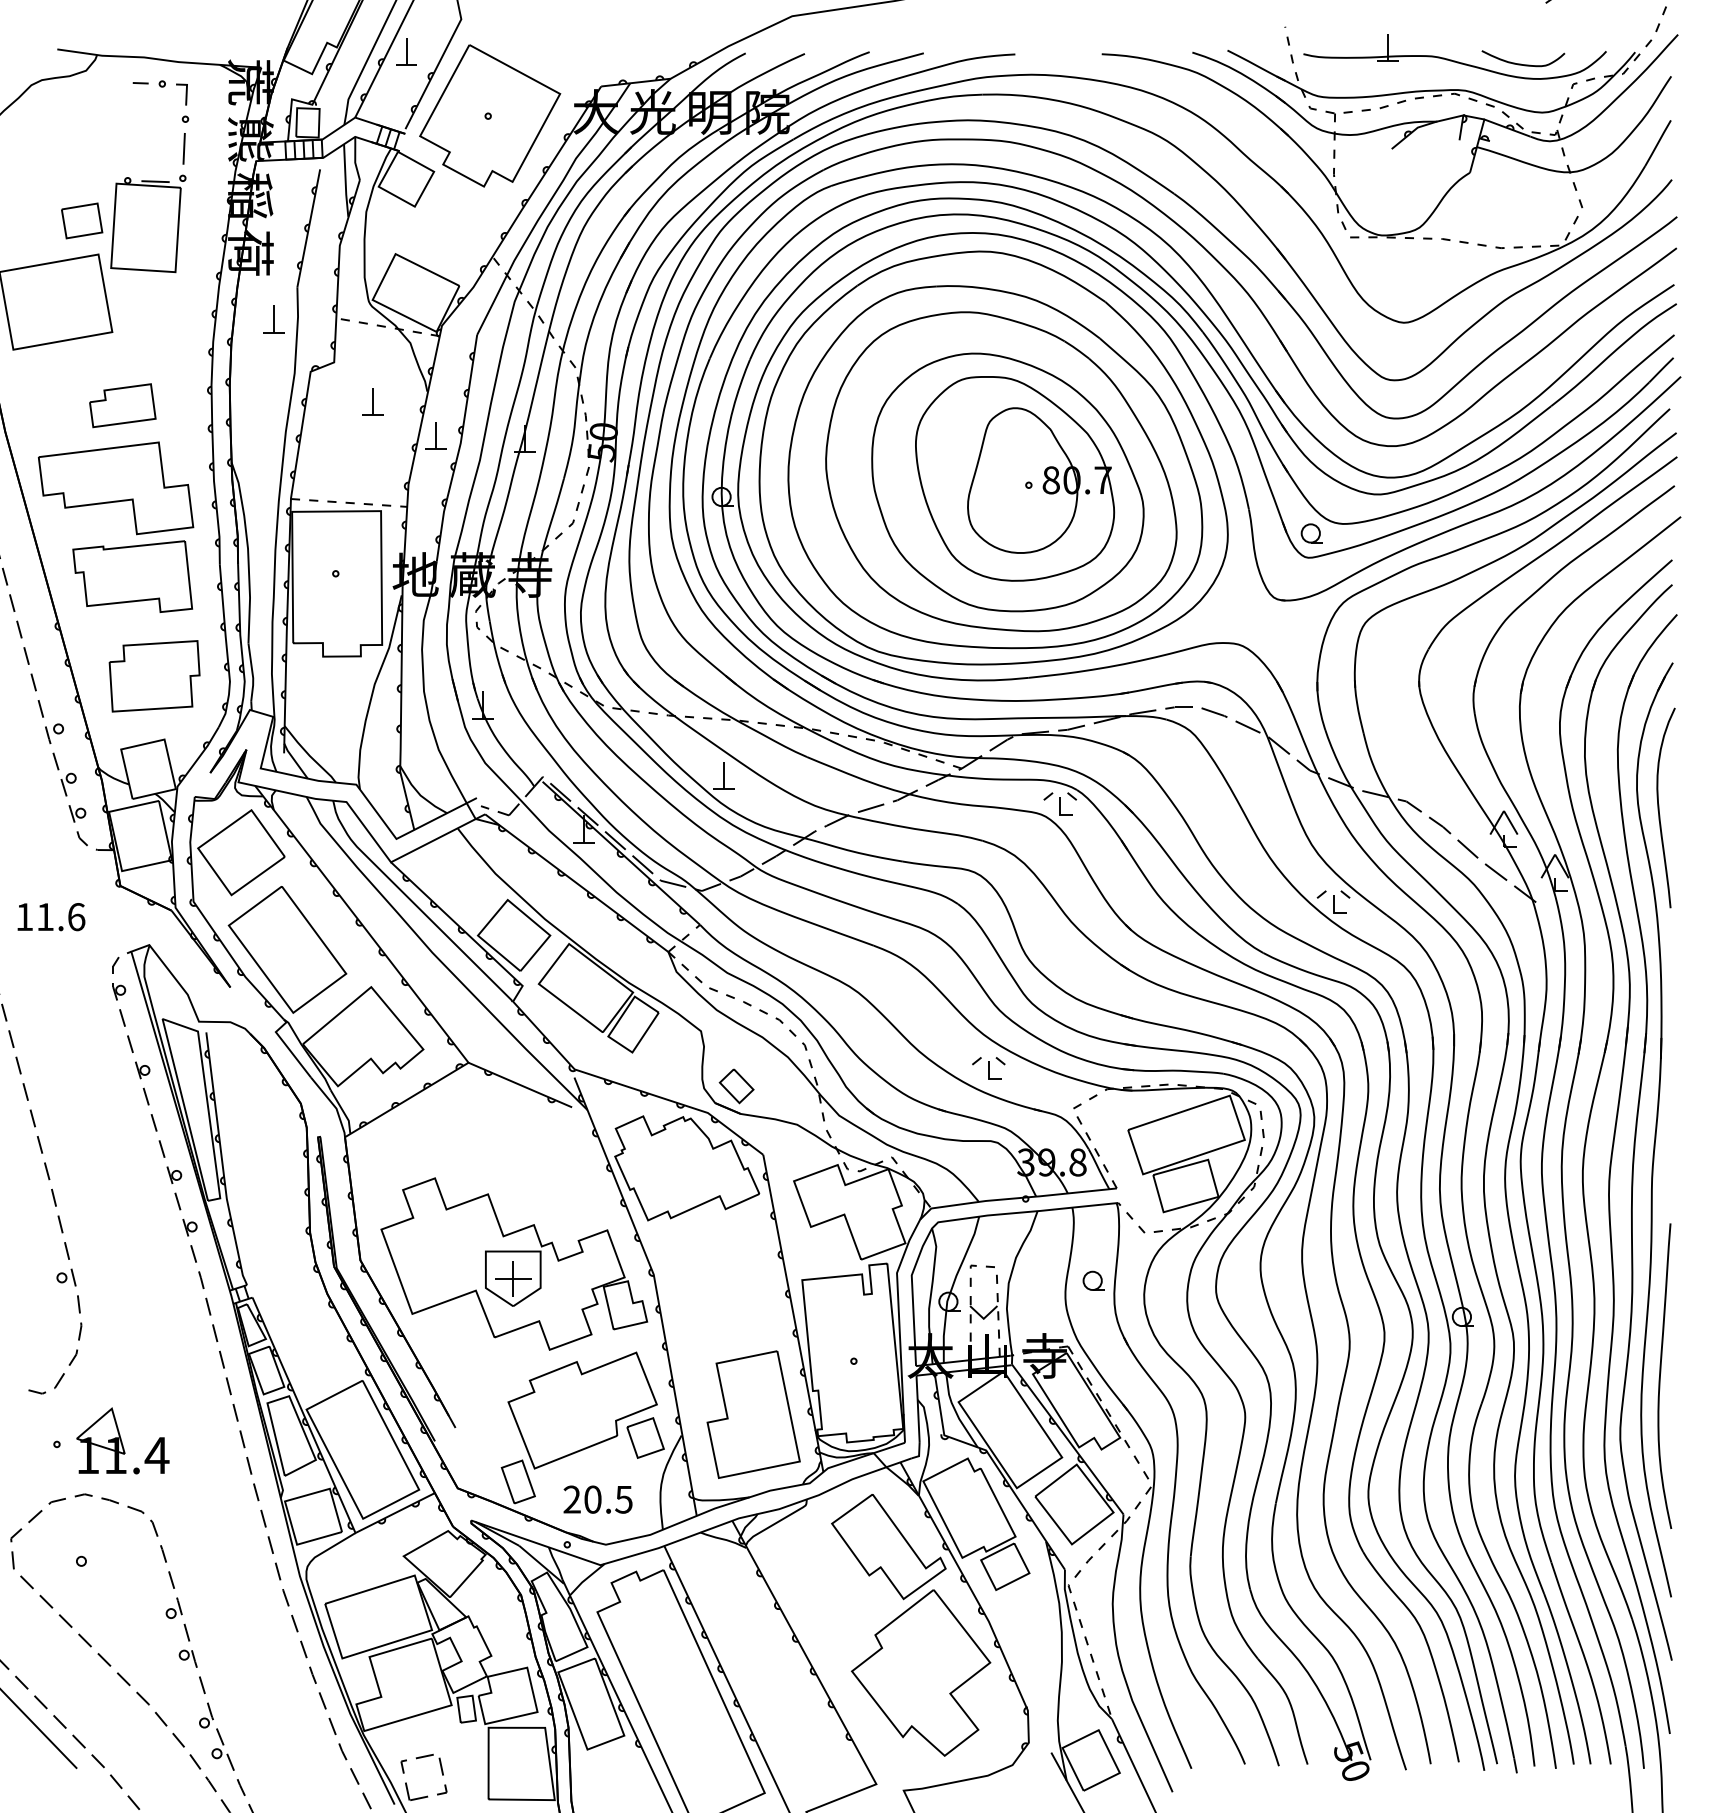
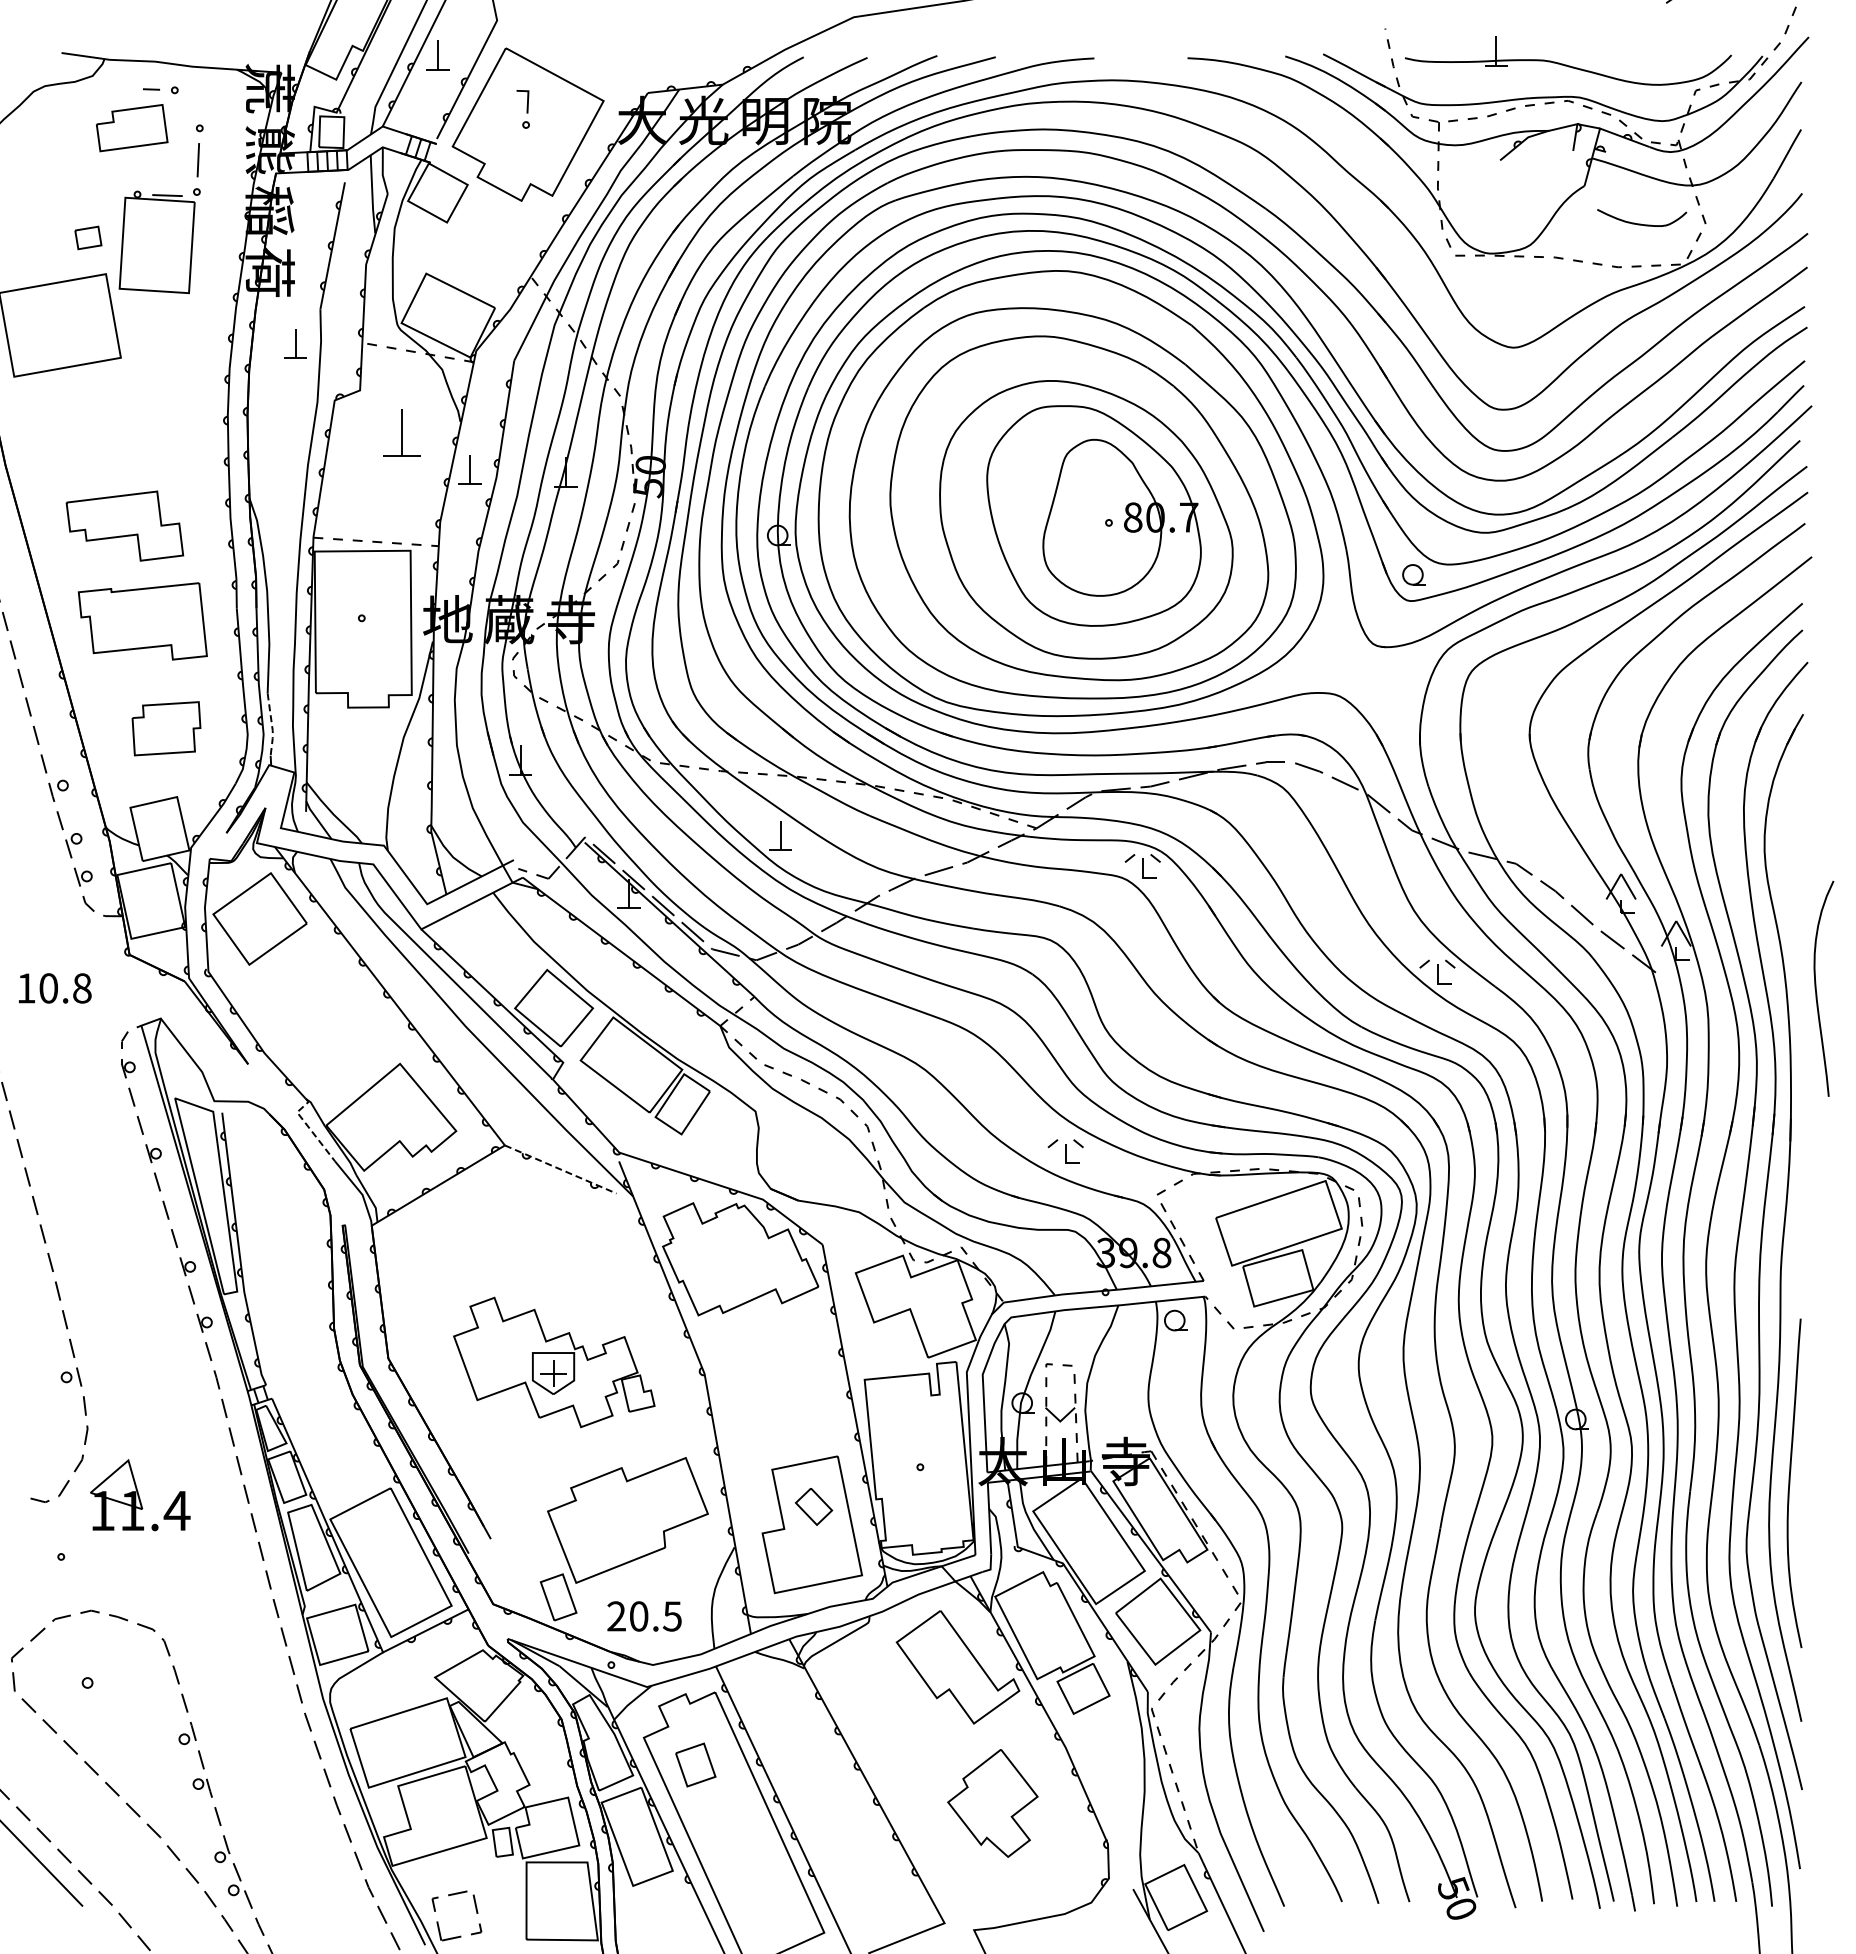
curve: (1522, 63) -> (1641, 223), moved
line: (186, 94) -> (527, 101), moved
part: (82, 220) -> (88, 237), size x0.6
part: (372, 402) -> (401, 433), size x1.6
part: (123, 406) -> (132, 128), moved
part: (115, 487) -> (124, 525), size x0.7
line: (252, 673) -> (272, 725), solid -> dashed
part: (154, 675) -> (166, 728), size x0.7
curve: (1659, 807) -> (1816, 988), moved
text: (60, 917) -> (65, 988), 11.6 -> 10.8
part: (287, 949) -> (309, 1023), removed
line: (287, 1047) -> (309, 1128), solid -> dashed
line: (520, 1085) -> (560, 1169), solid -> dashed
part: (736, 1085) -> (813, 1506), moved
part: (514, 1264) -> (554, 1362), size x0.7
part: (1093, 1280) -> (1175, 1320), moved
part: (645, 1437) -> (695, 1764), moved
part: (123, 1441) -> (140, 1495), moved
part: (920, 1673) -> (992, 1803), size x0.6

